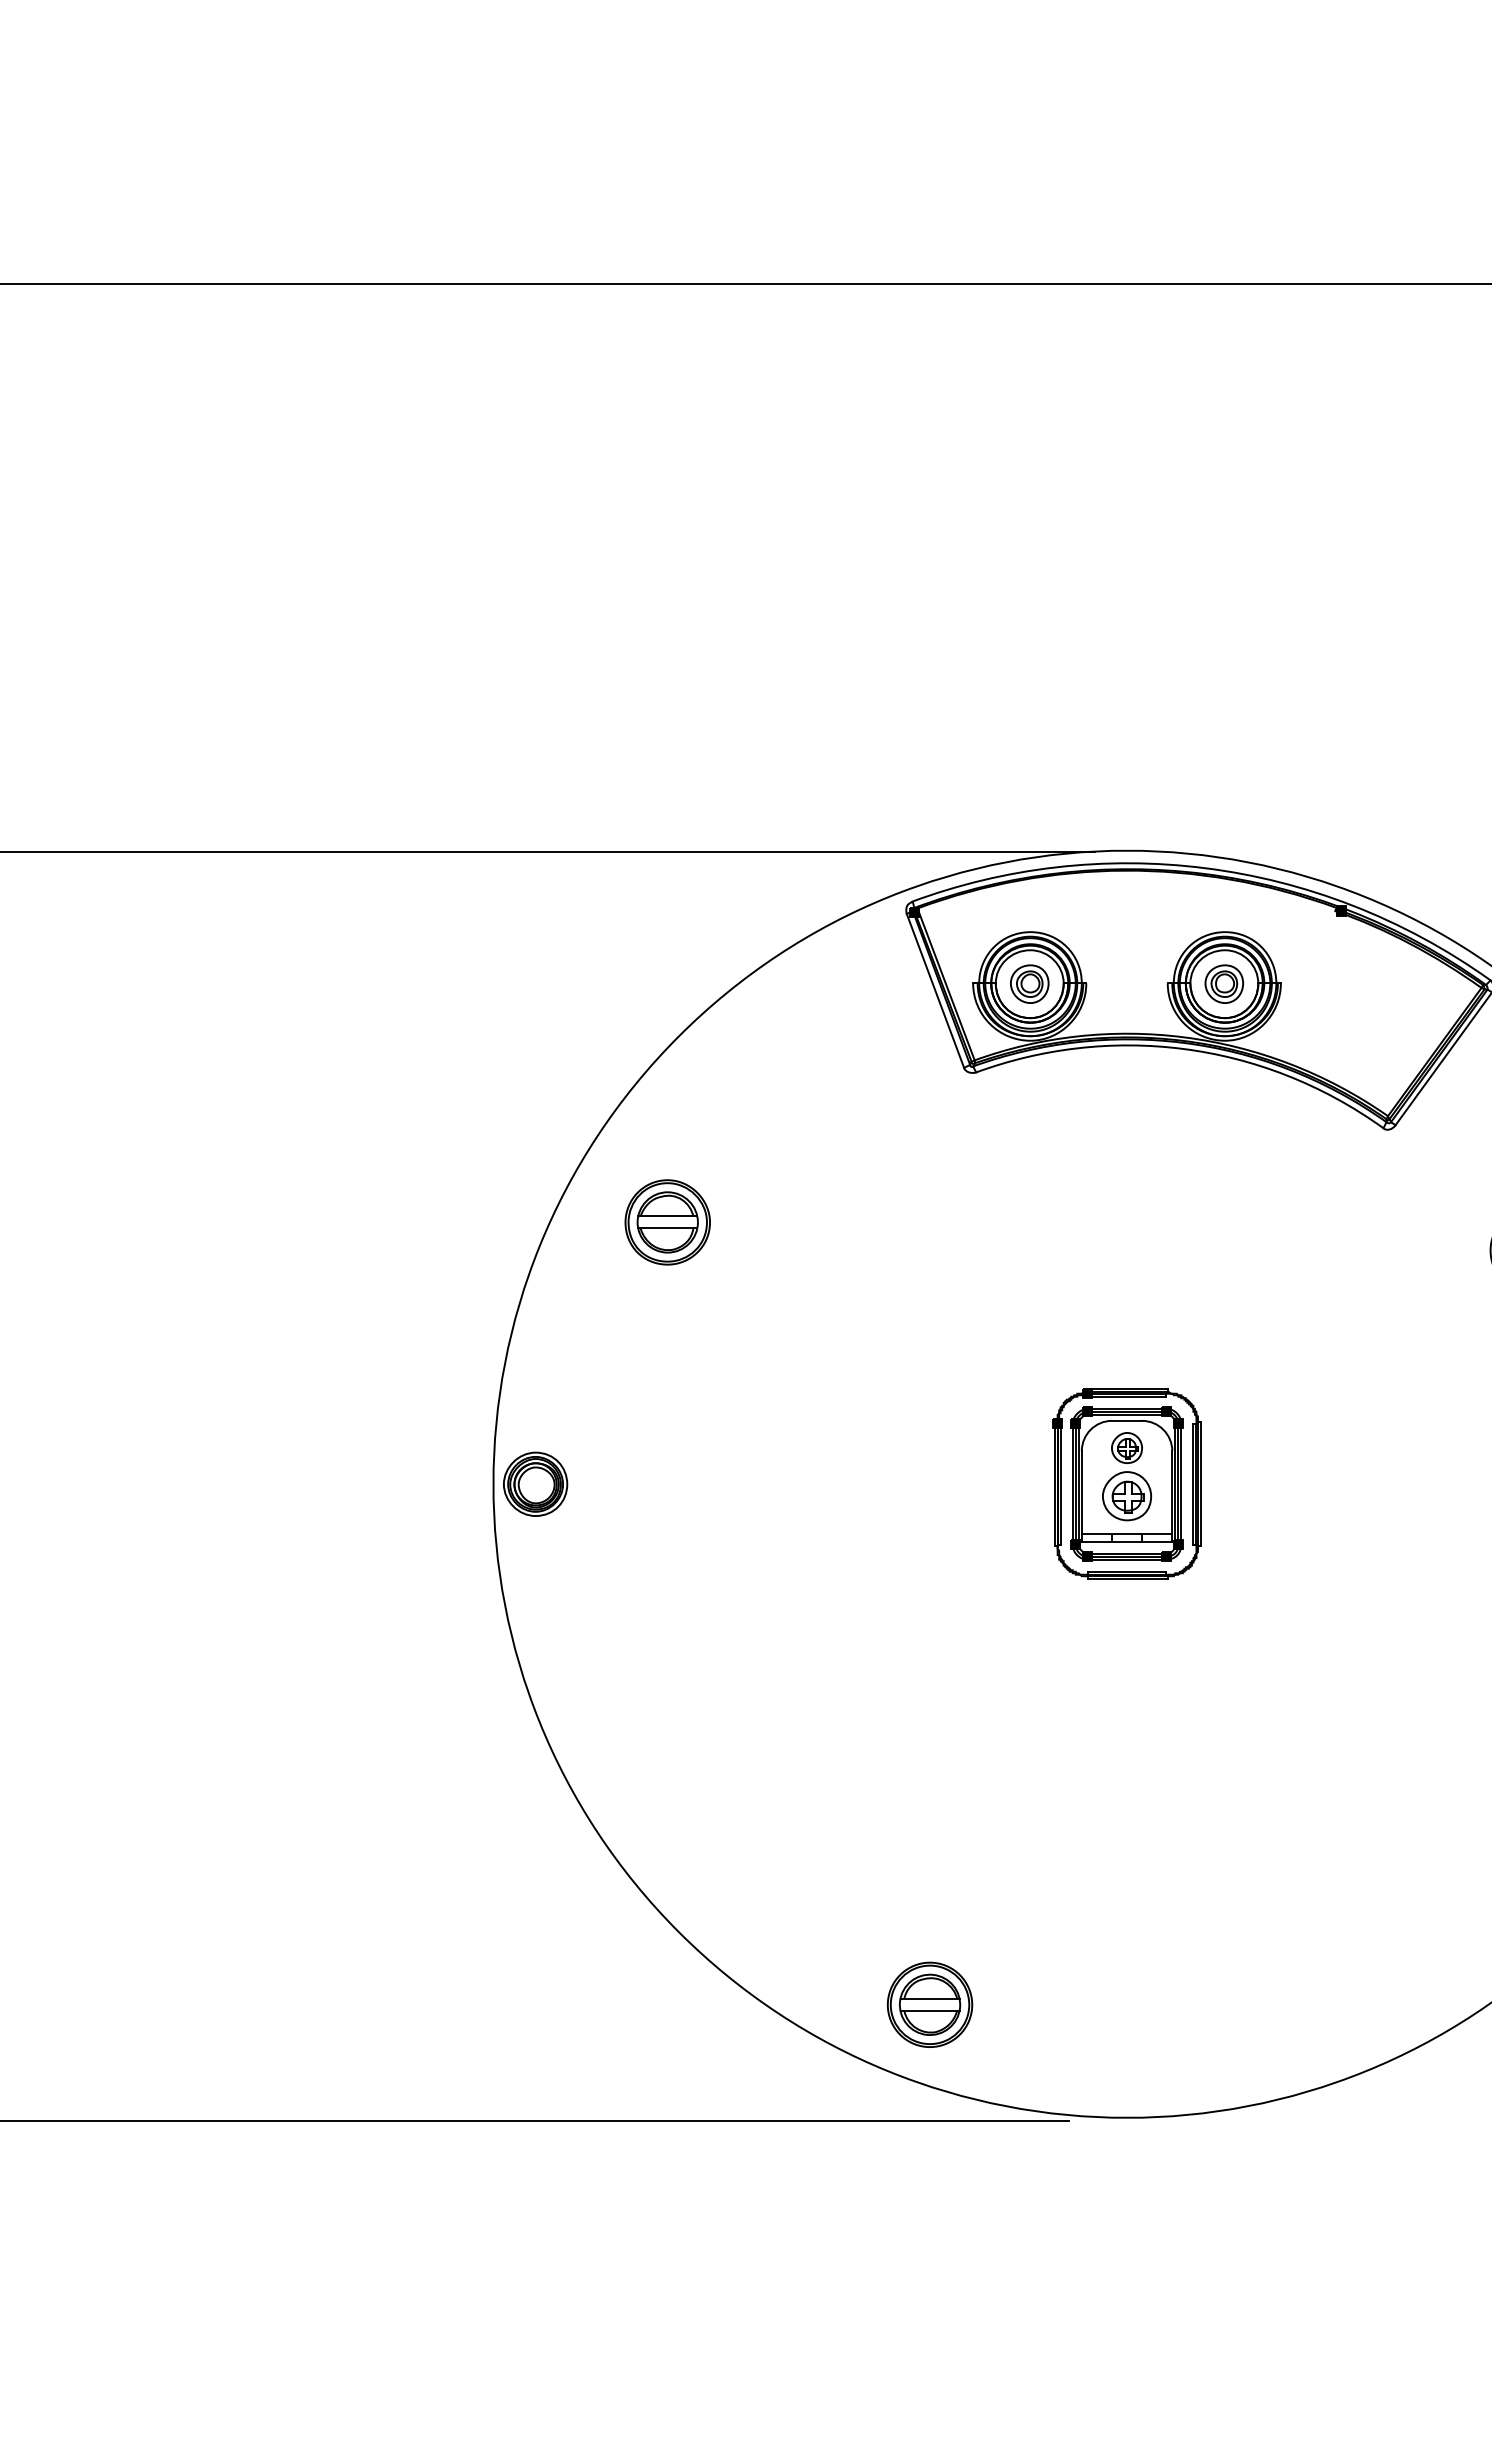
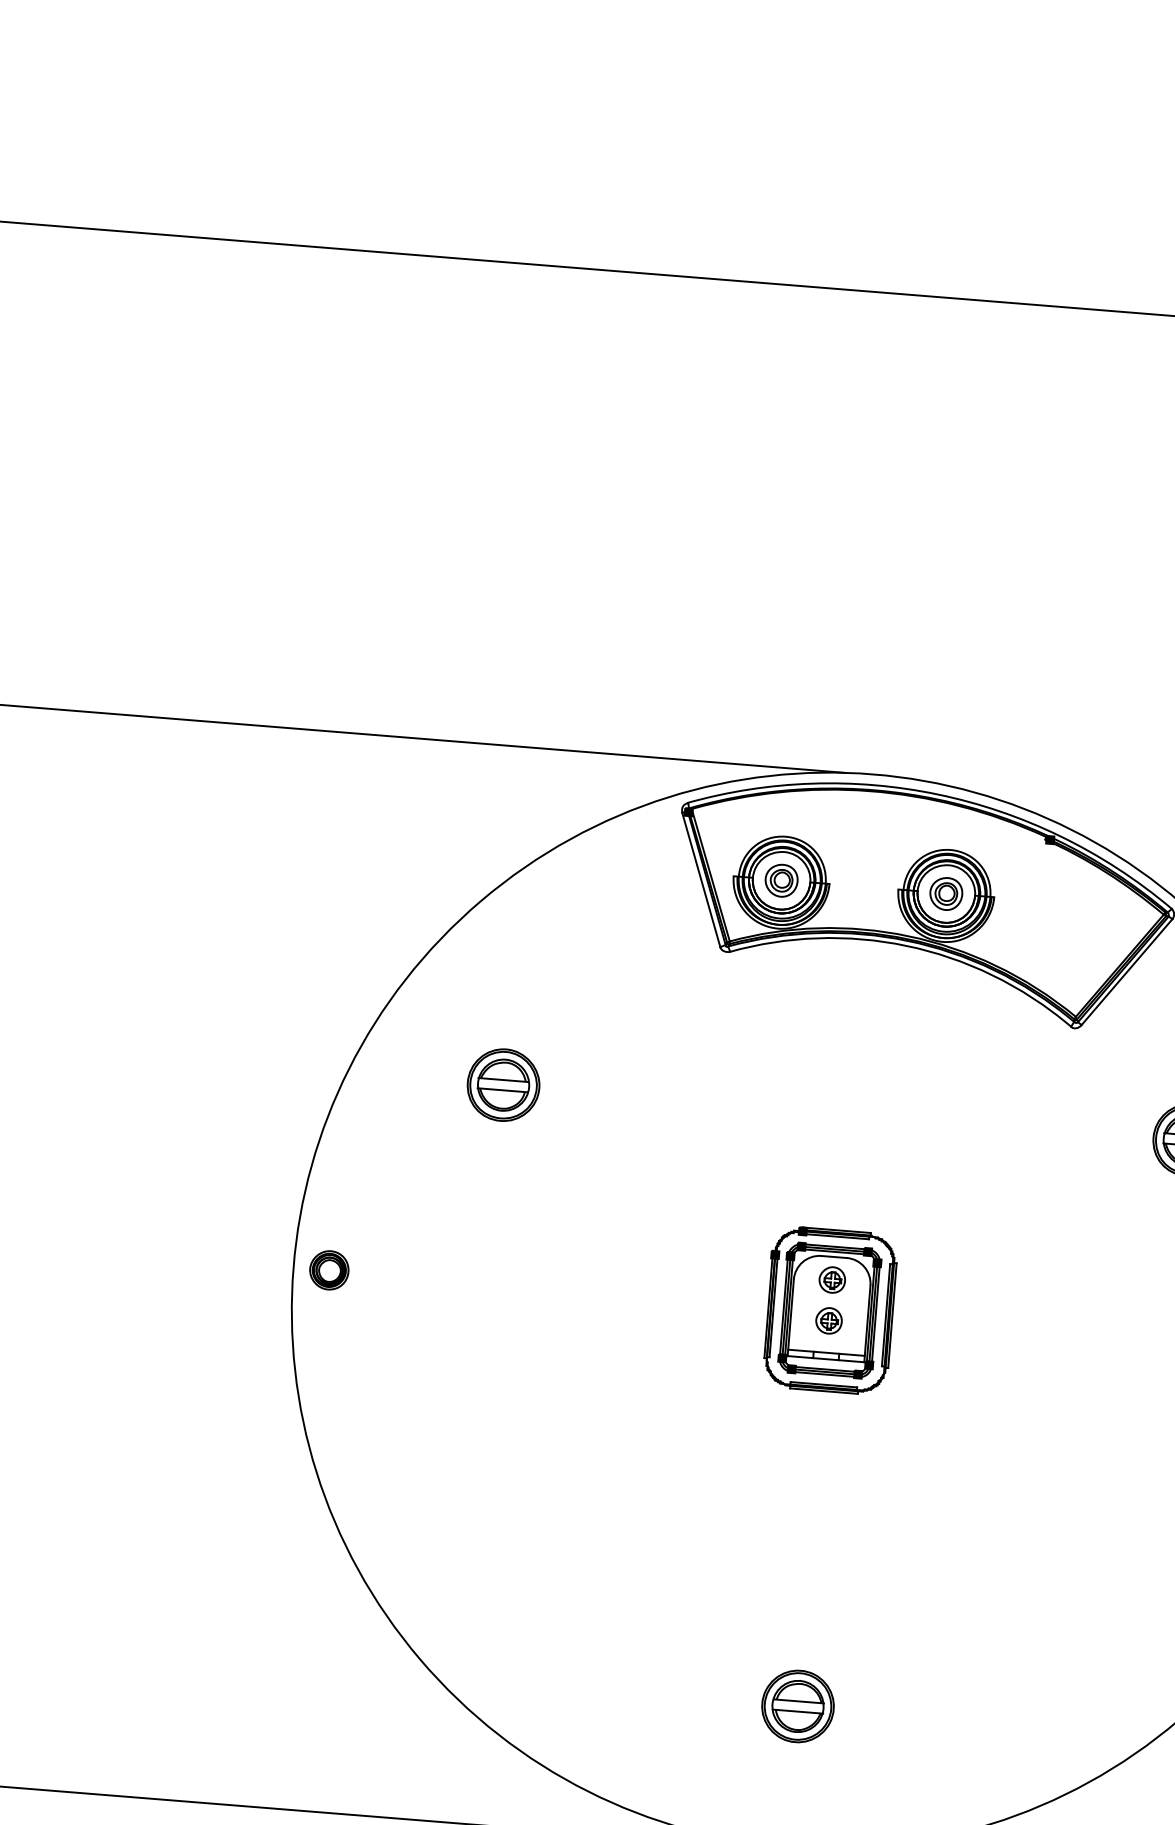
part: (667, 1222) -> (503, 1085), moved
part: (535, 1483) -> (329, 1269), size x0.71
part: (1126, 1496) -> (828, 1320), size x0.62
part: (929, 2004) -> (797, 1706), moved

